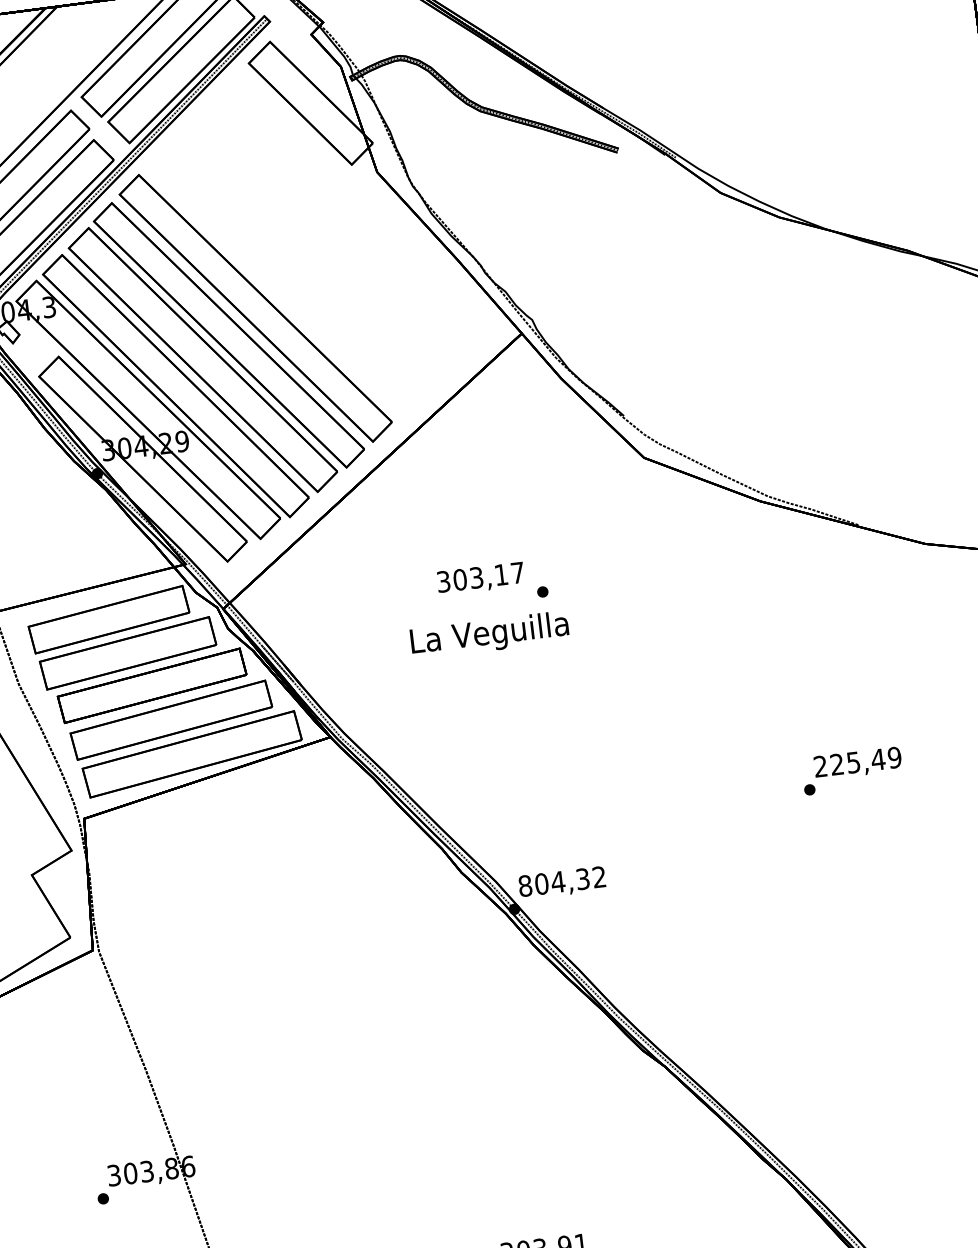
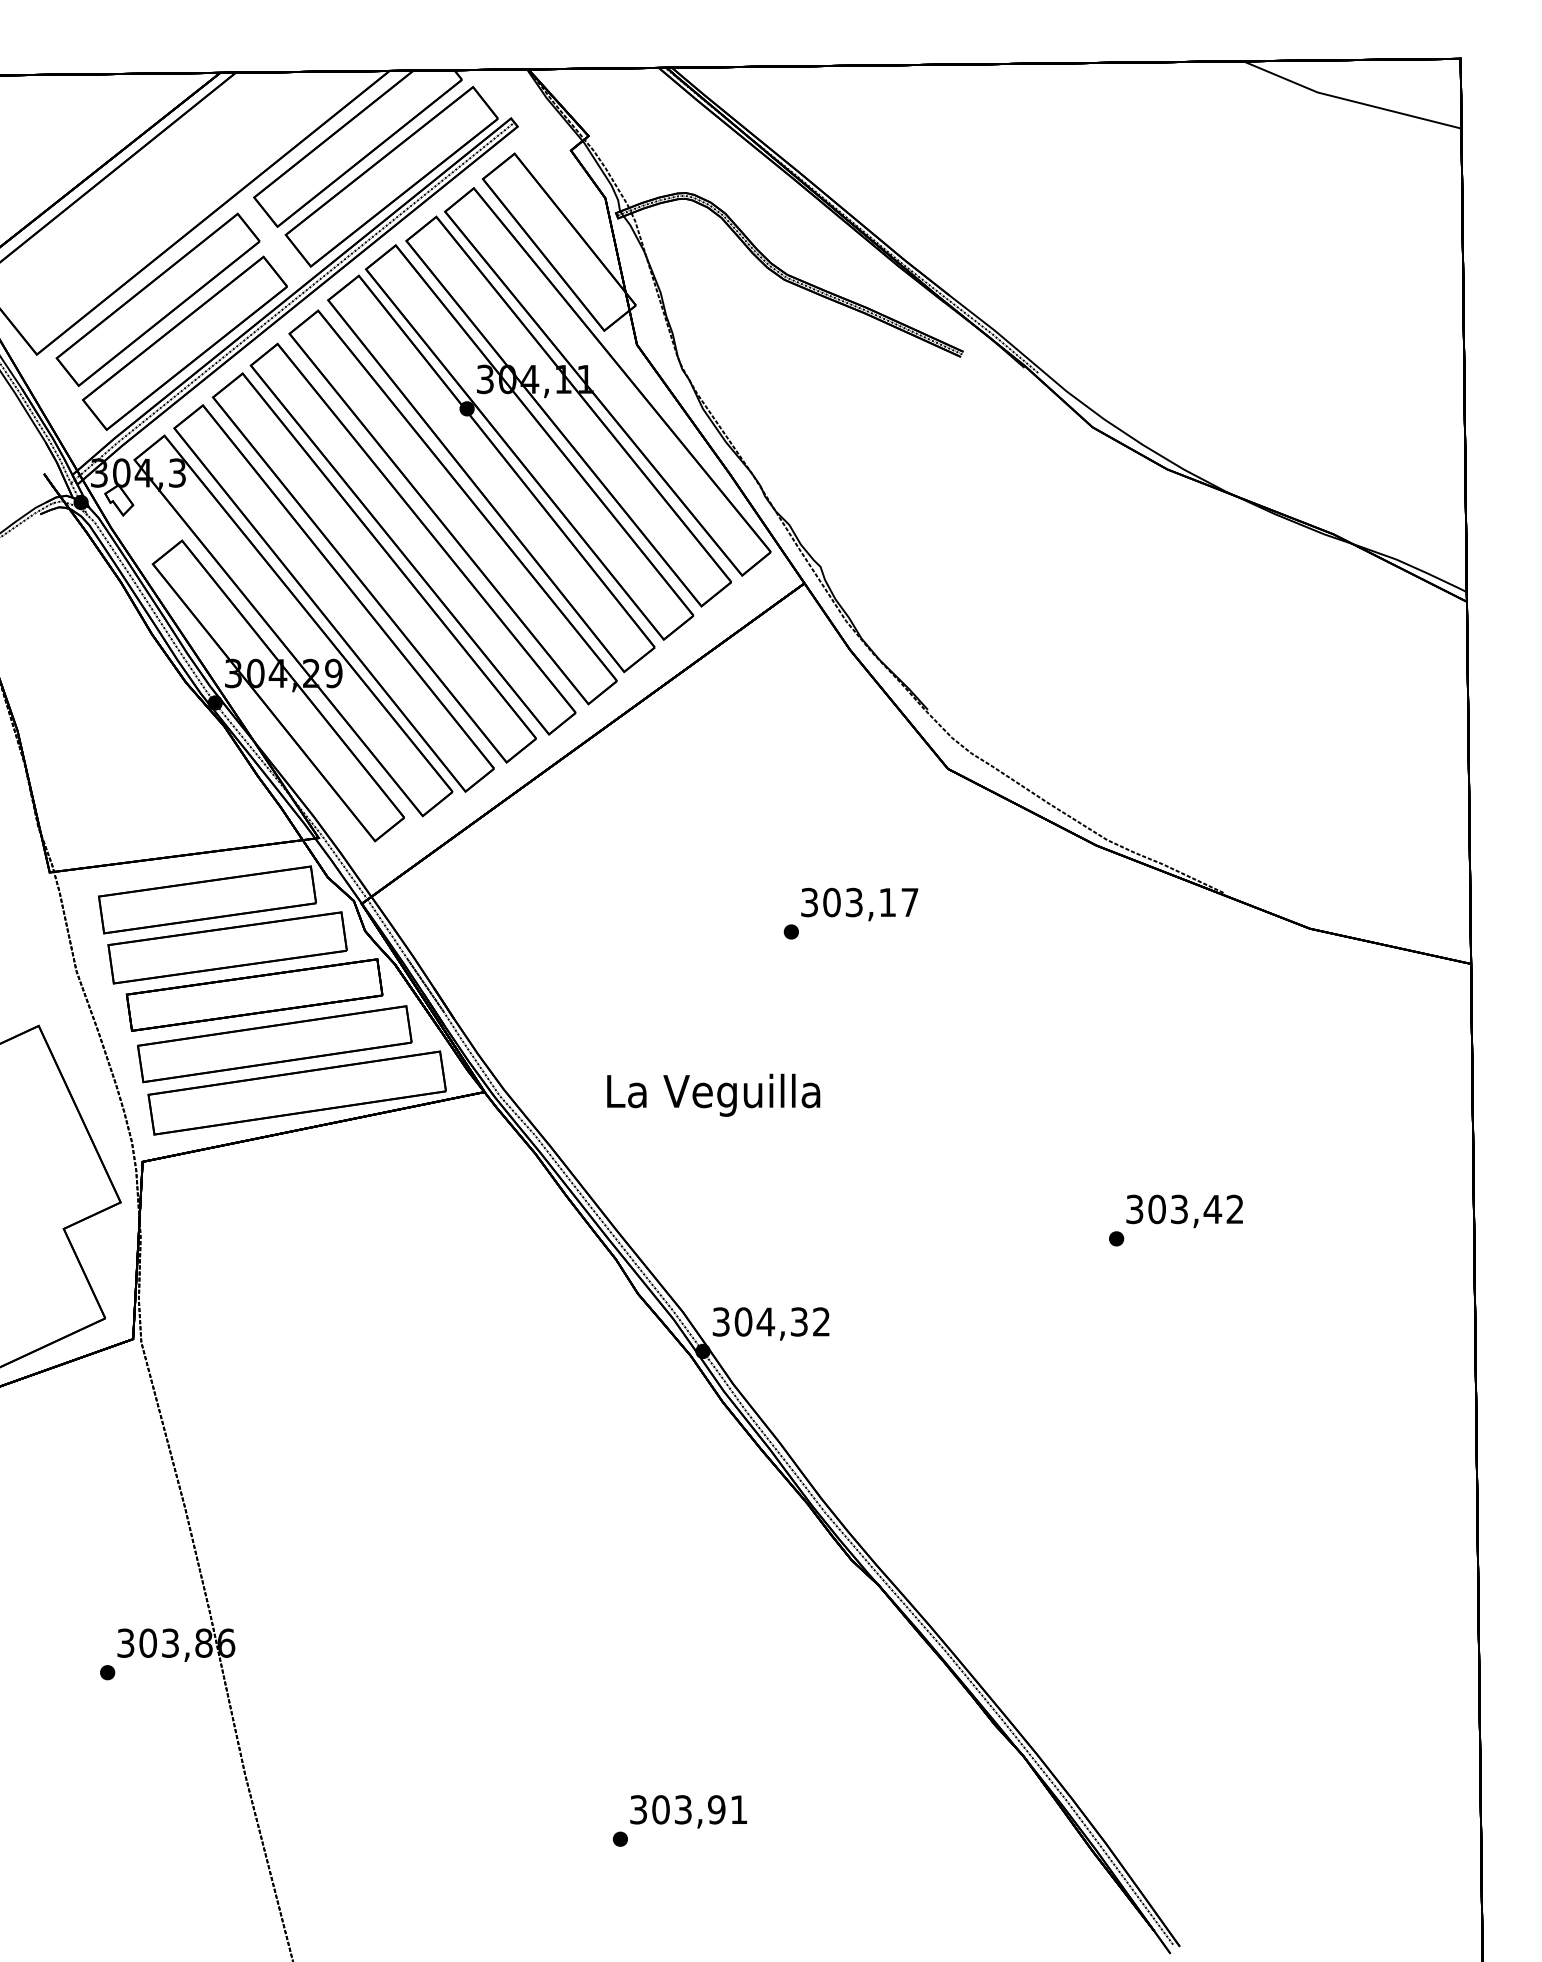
part: (320, 243) -> (549, 430), added
text: (480, 578) -> (859, 904), moved
text: (489, 634) -> (713, 1094), moved
text: (857, 762) -> (1184, 1209), 225,49 -> 303,42
text: (524, 885) -> (720, 1321), 804,32 -> 304,32

